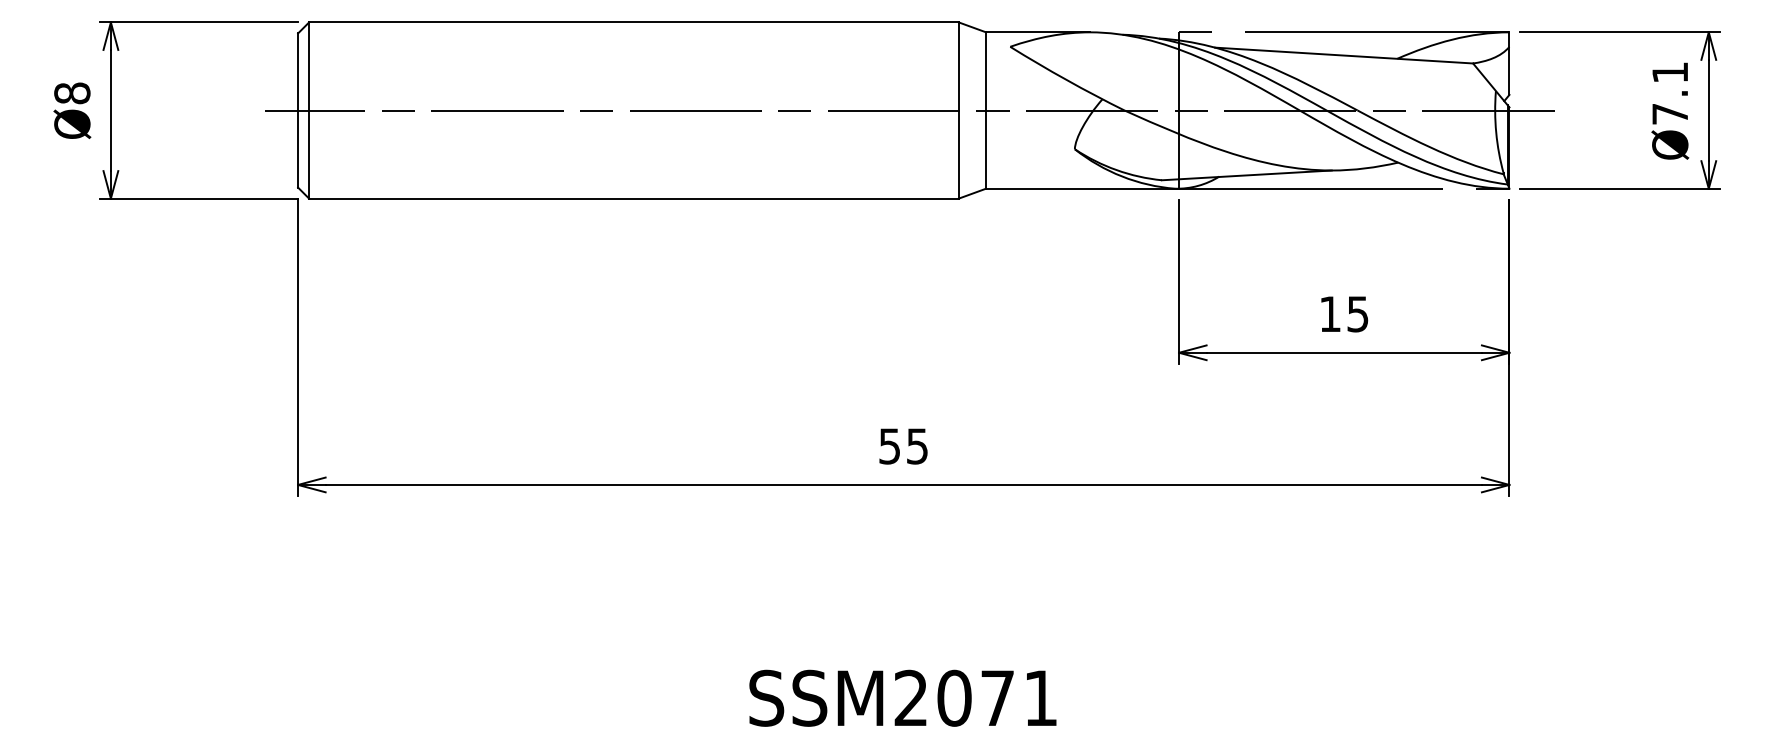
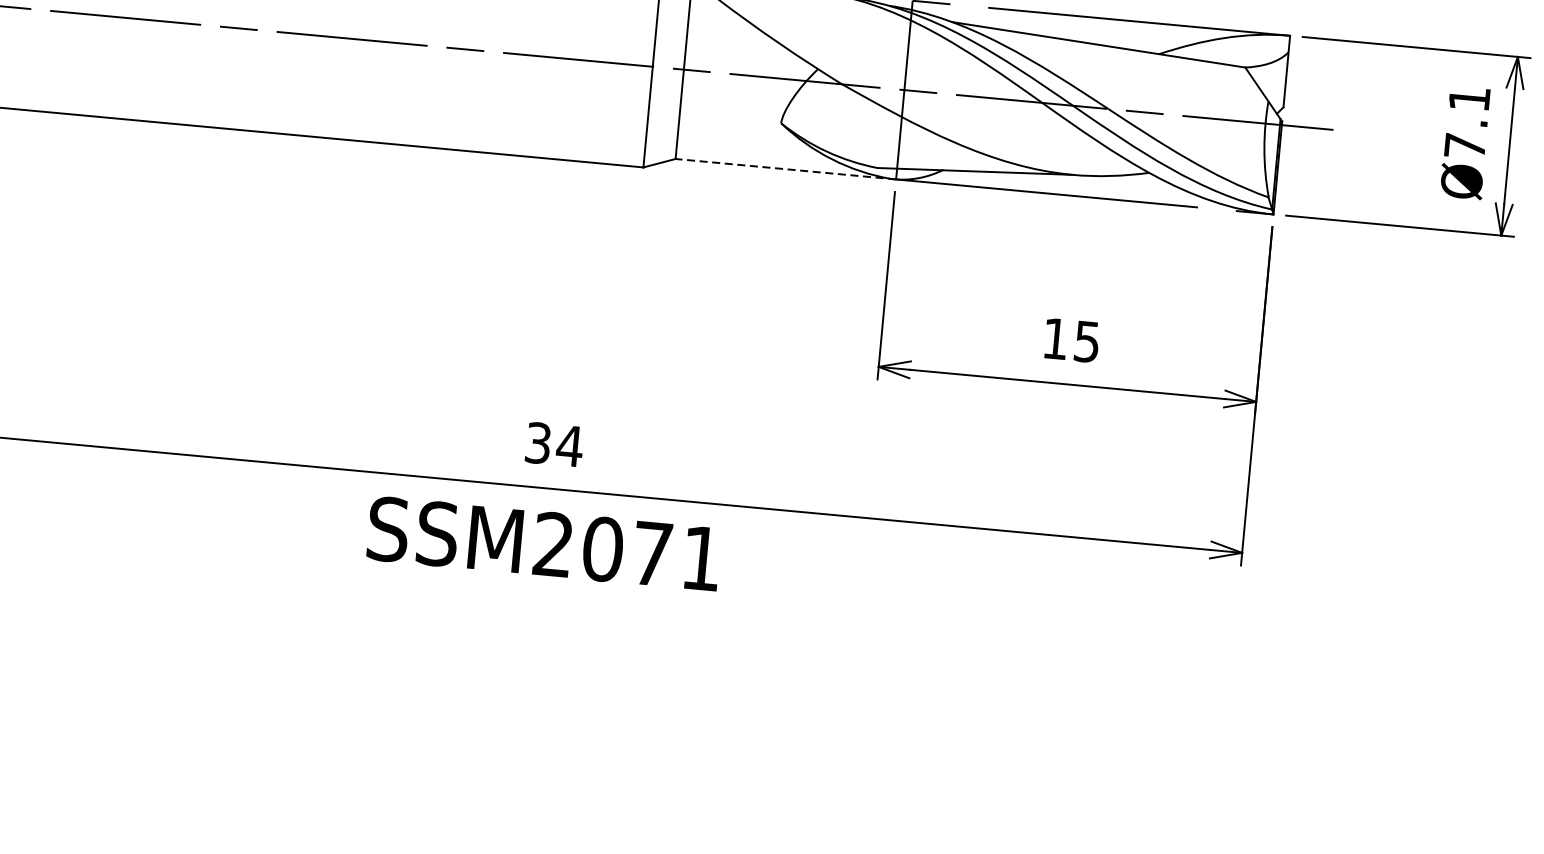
line: (1082, 188) -> (785, 168), solid -> dashed
text: (903, 446) -> (553, 444), 55 -> 34
text: (902, 697) -> (543, 542), moved

